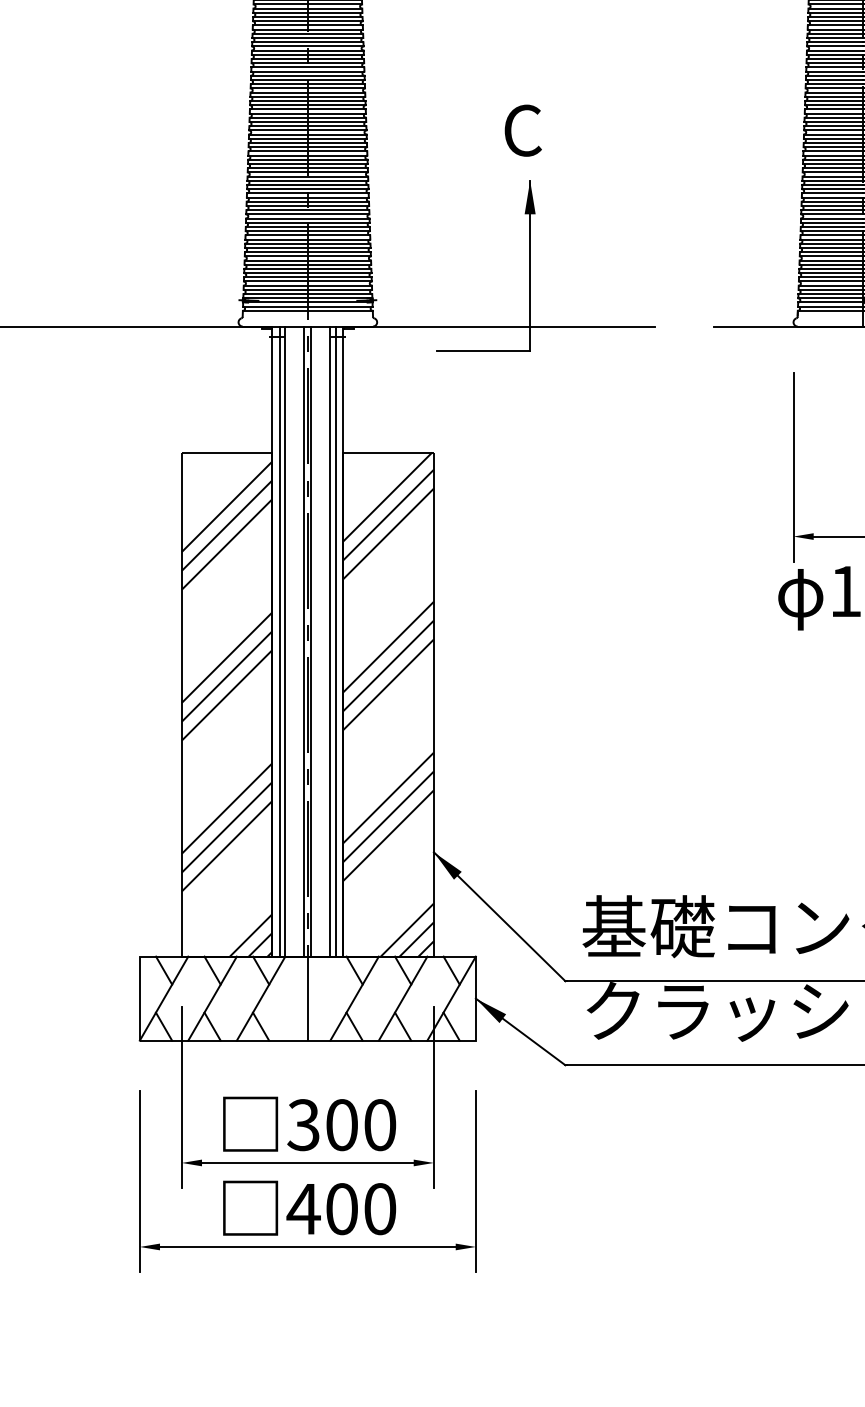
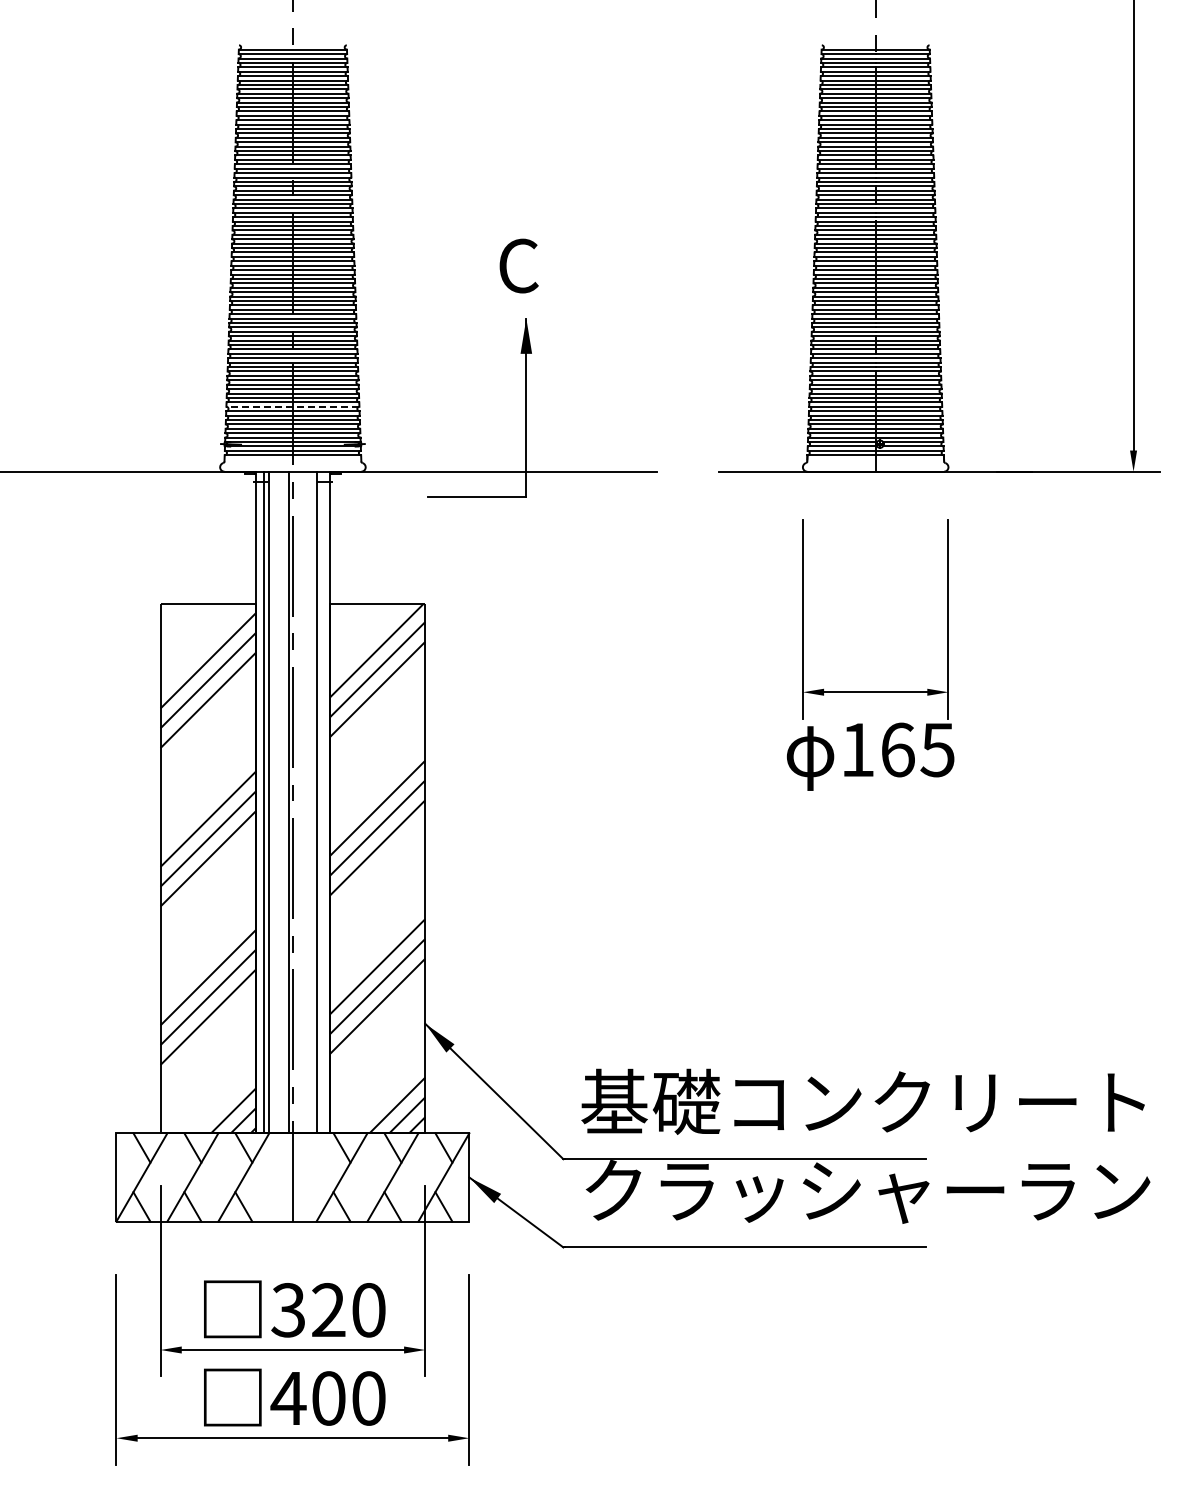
line: (307, 264) -> (292, 406), solid -> dashed
line: (311, 641) -> (296, 802), removed
line: (335, 641) -> (321, 802), removed
text: (341, 1125) -> (328, 1310), 300 -> 320

